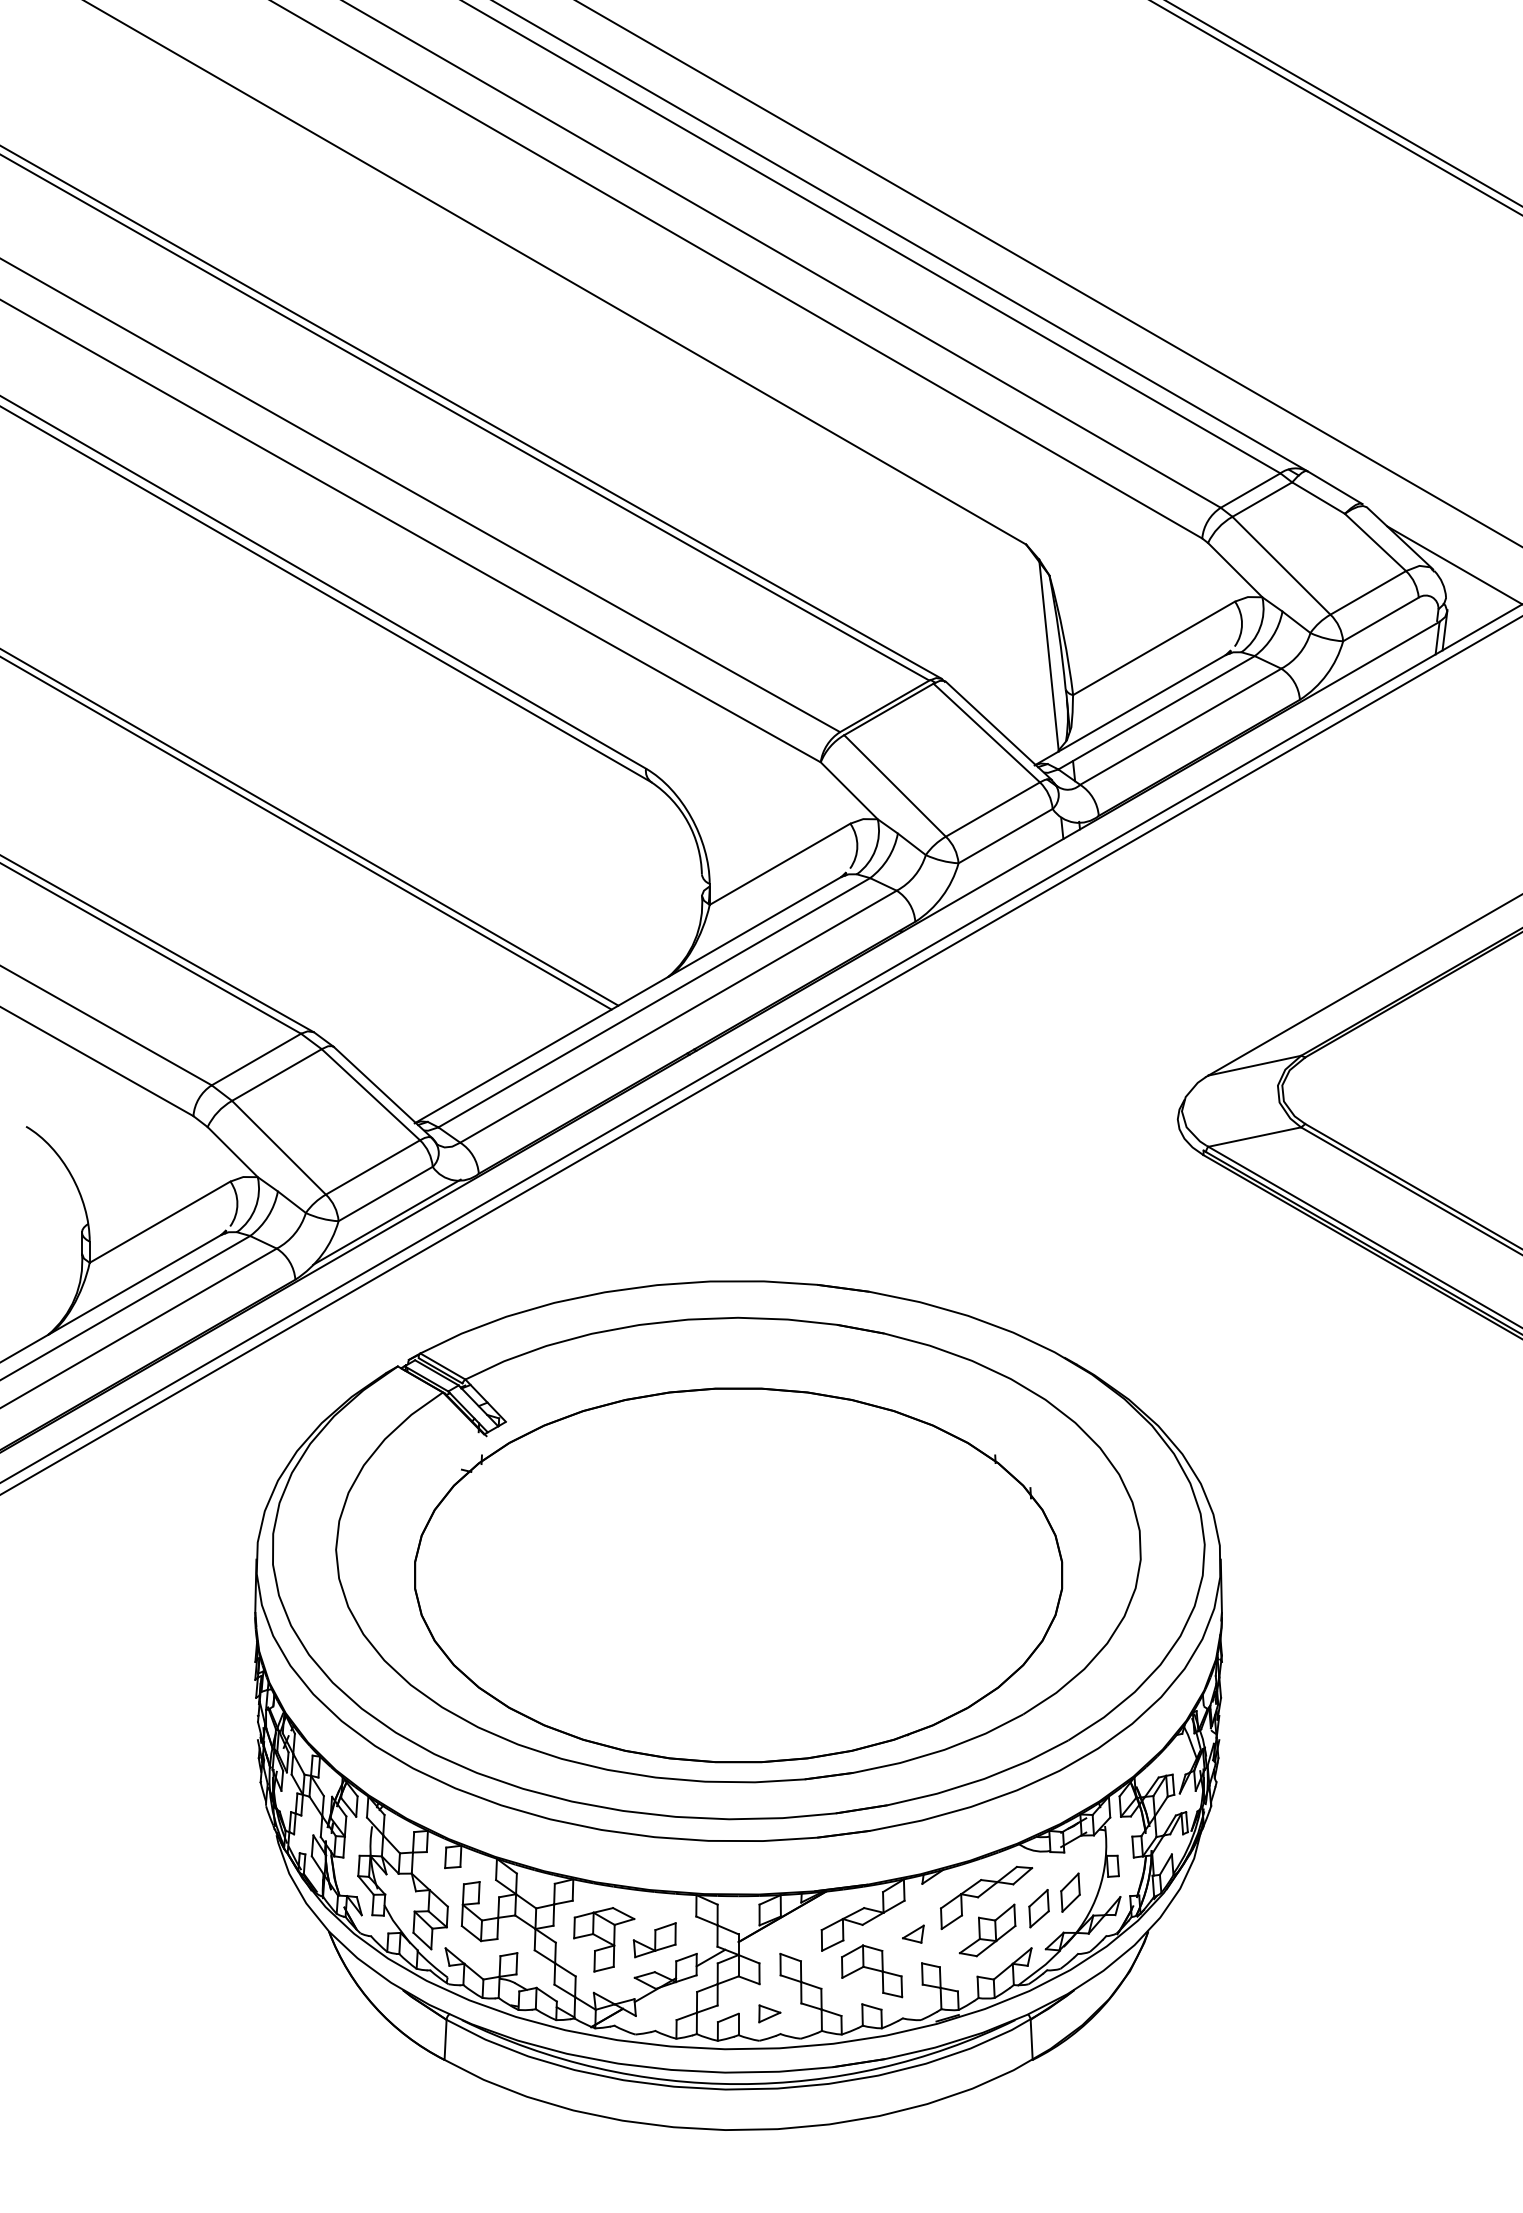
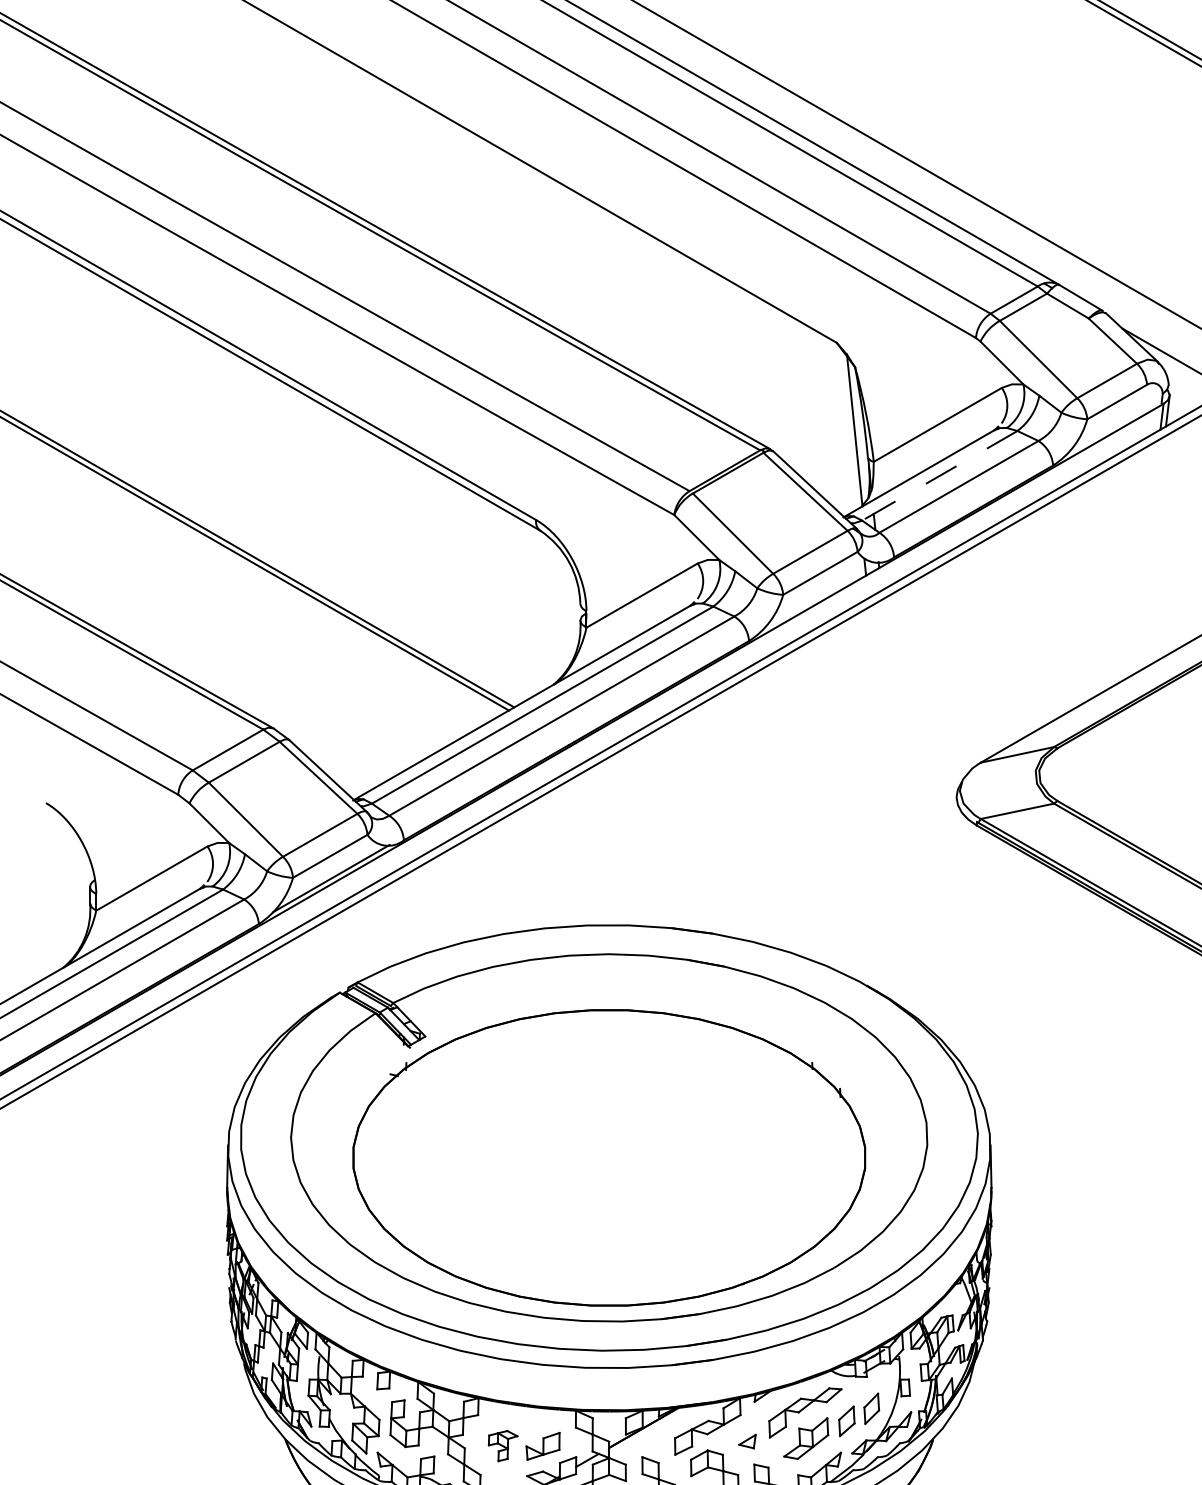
line: (1156, 713) -> (939, 476), solid -> dashed
part: (604, 1939) -> (503, 1445), size x0.6

